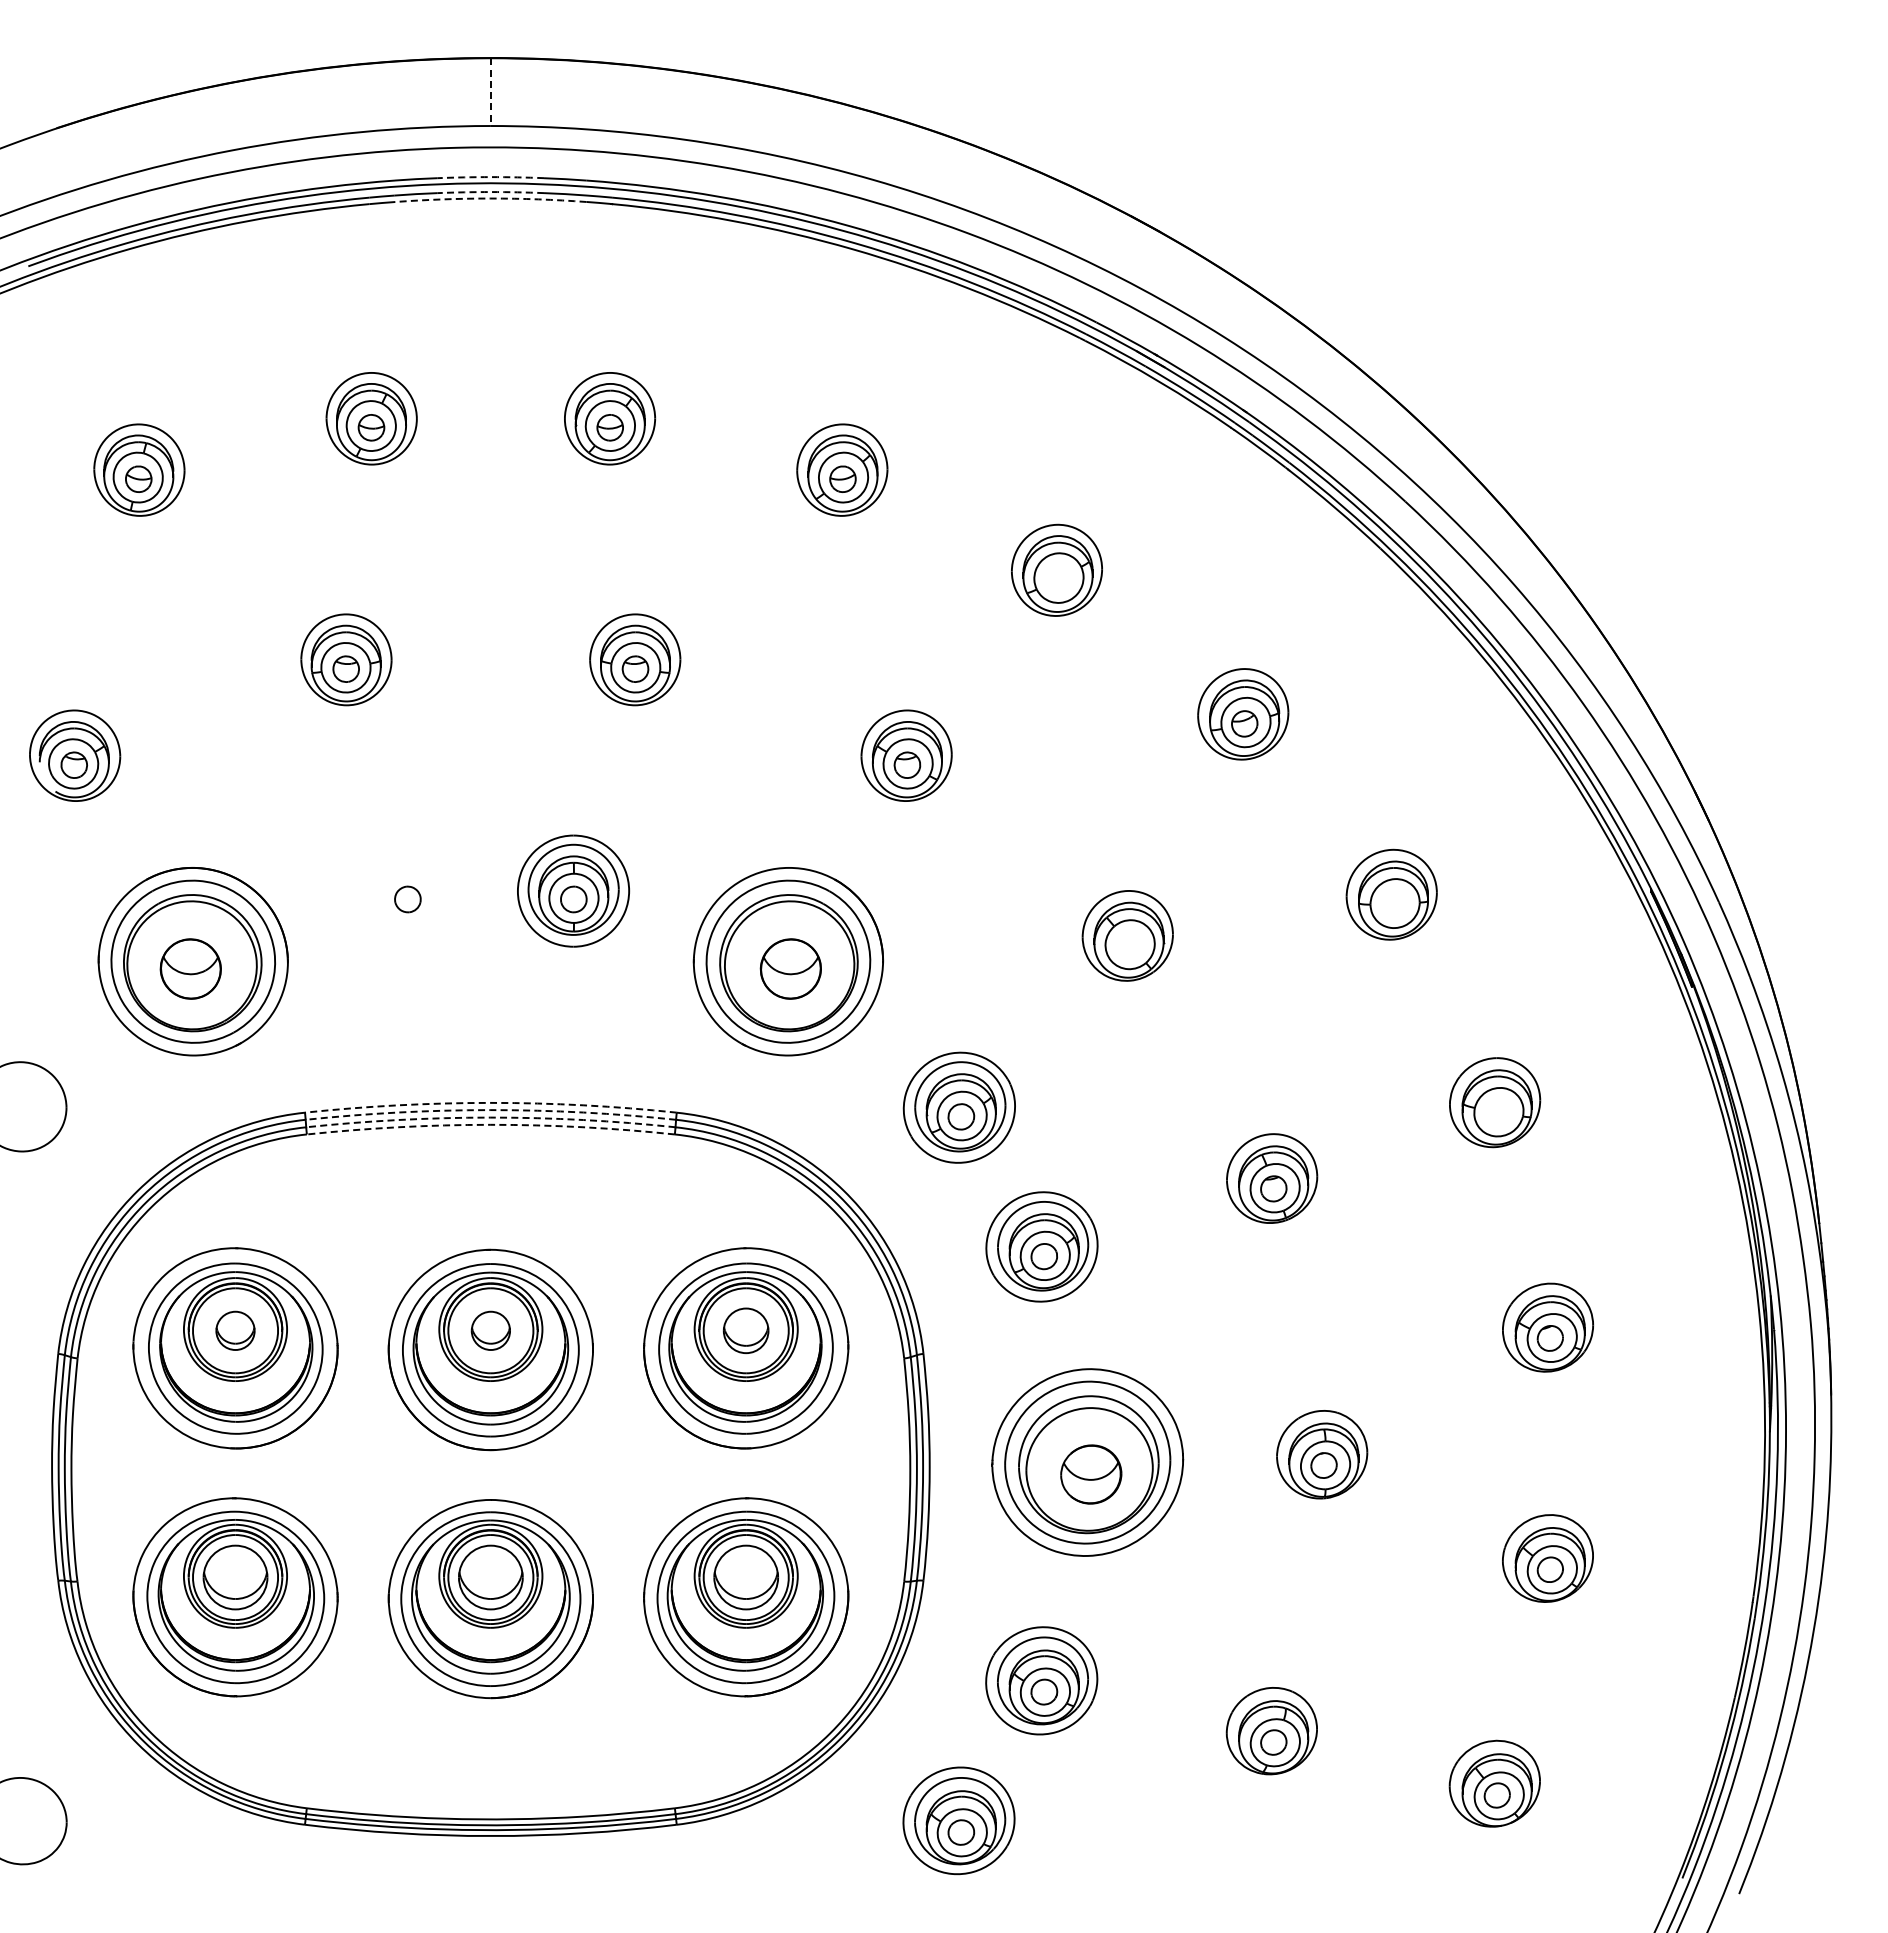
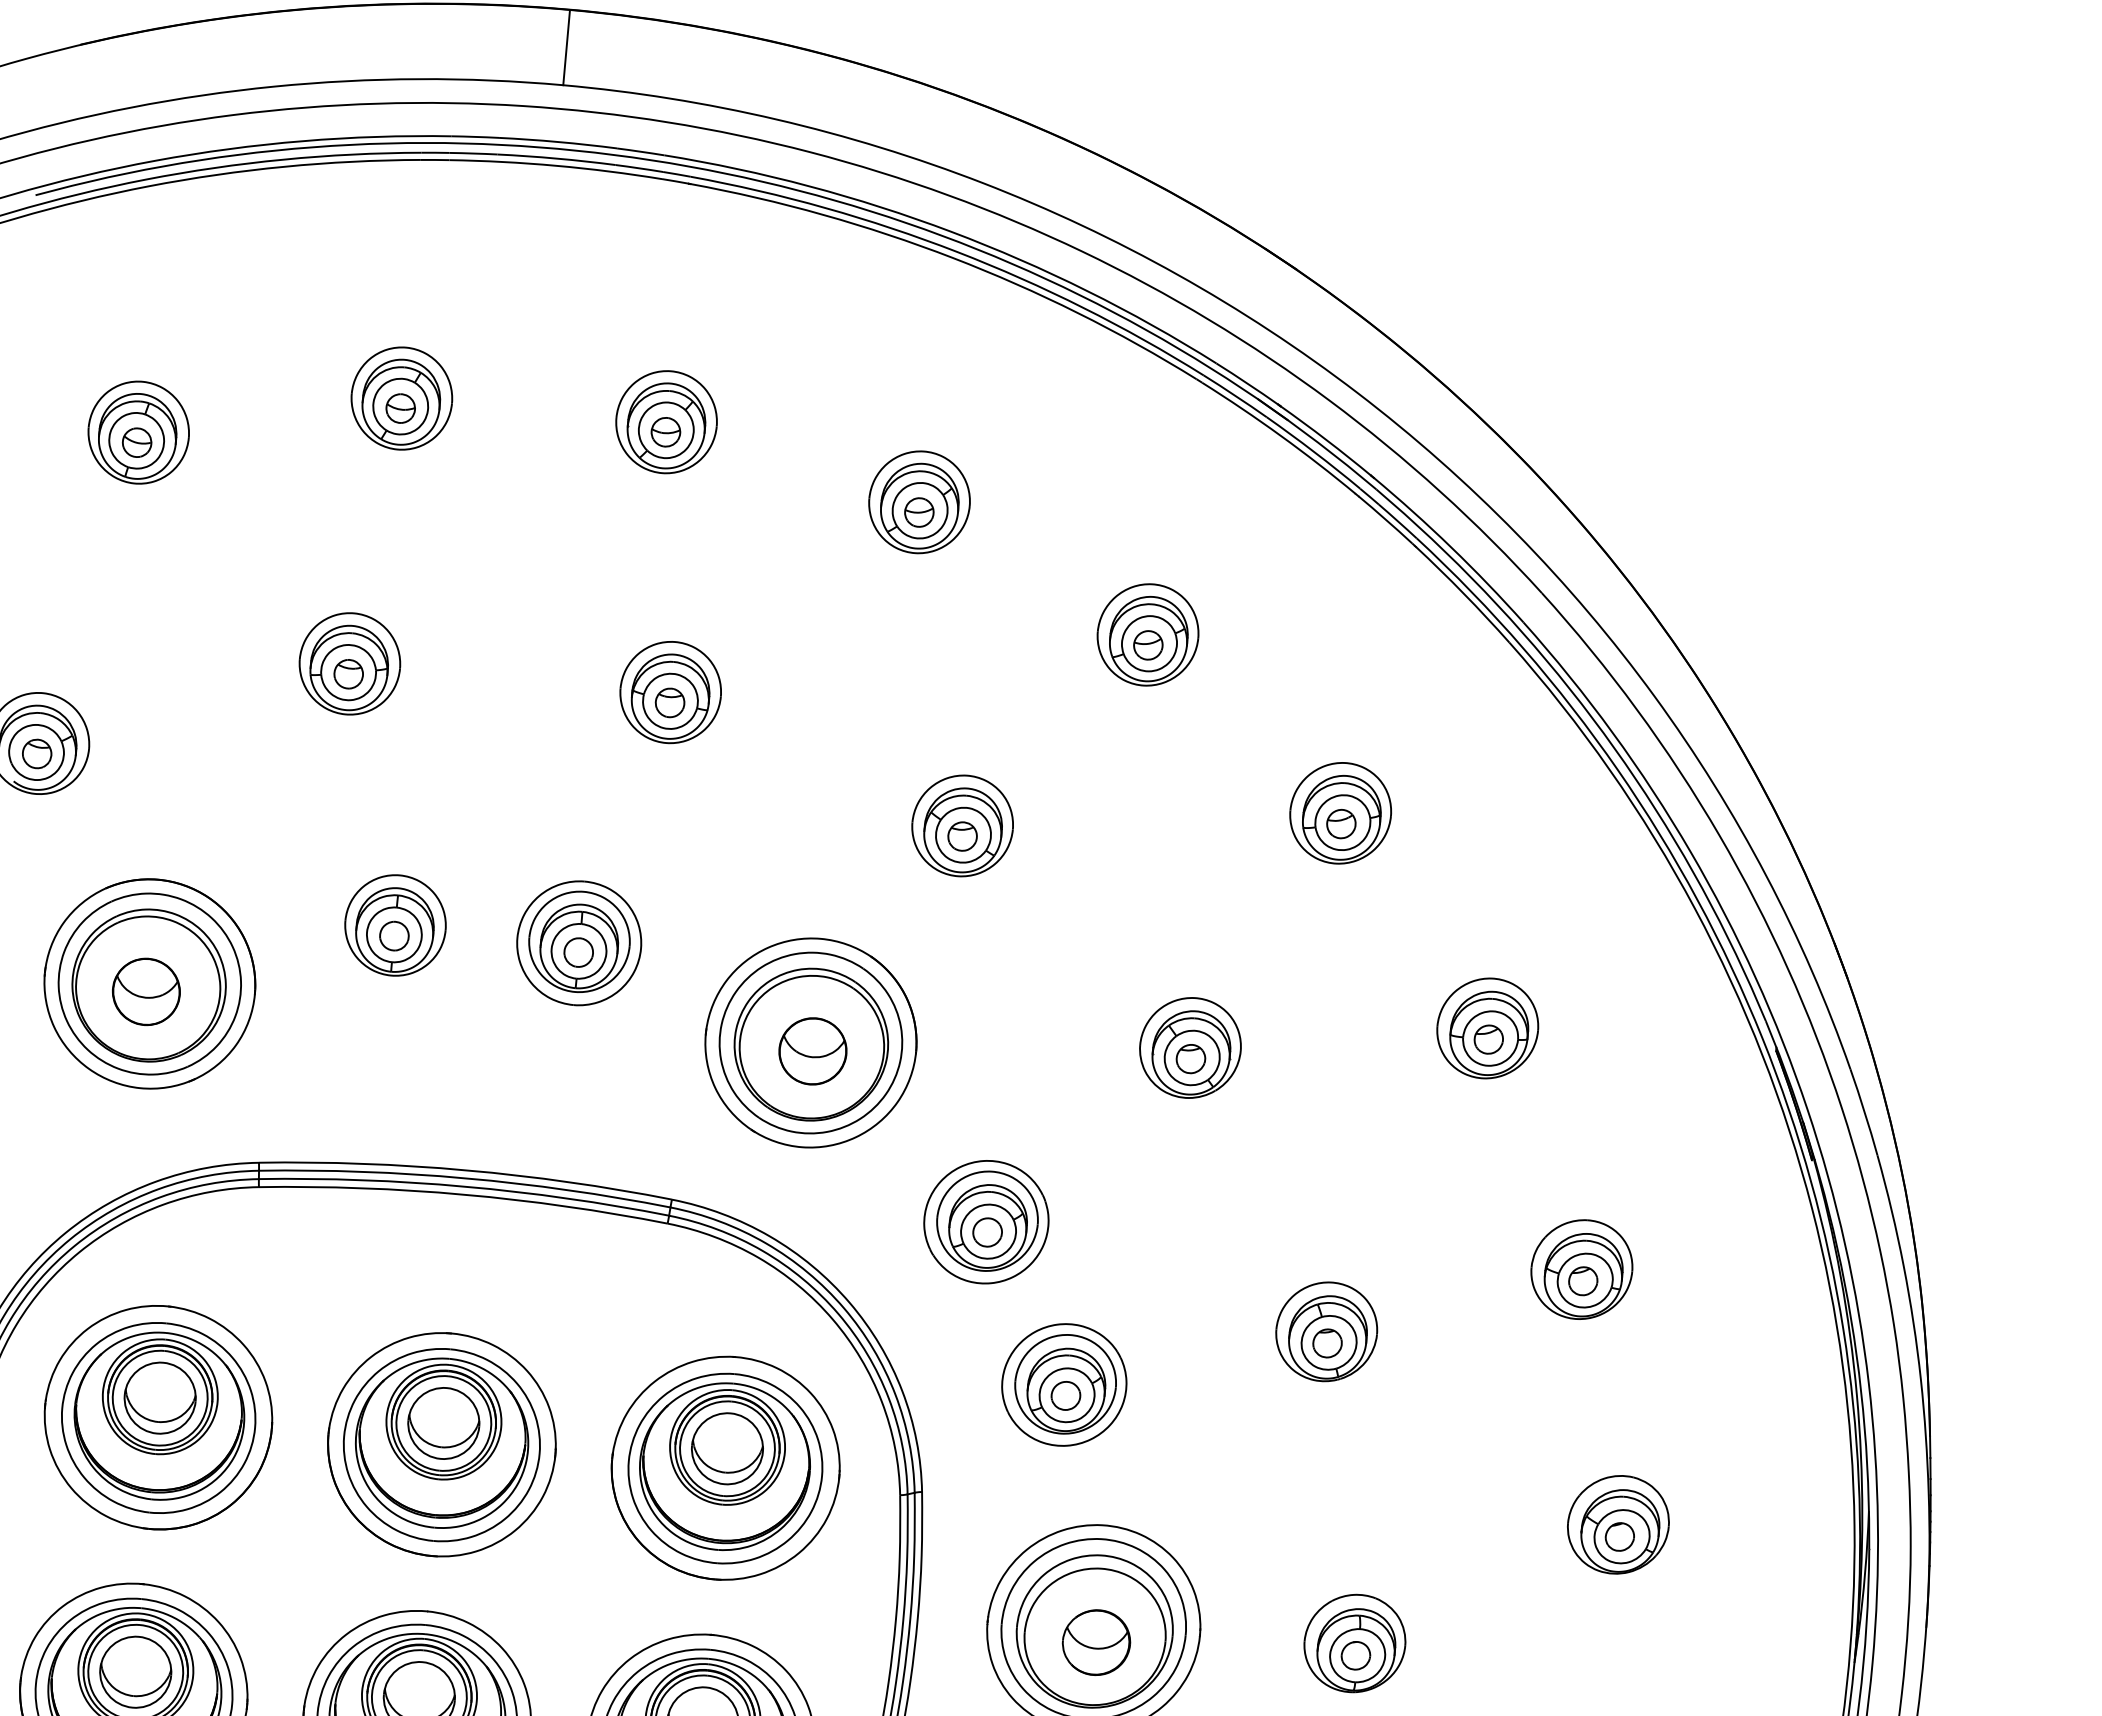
line: (490, 92) -> (566, 47), dashed -> solid
arc: (490, 177) -> (557, 142), dashed -> solid
arc: (490, 192) -> (556, 159), dashed -> solid
arc: (490, 198) -> (555, 165), dashed -> solid
part: (1057, 579) -> (1147, 645), added
part: (408, 889) -> (396, 925), added
part: (1393, 904) -> (1488, 1039), added
part: (1128, 945) -> (1190, 1058), added
arc: (490, 1102) -> (466, 1169), dashed -> solid
arc: (490, 1110) -> (465, 1178), dashed -> solid
part: (1496, 1112) -> (1582, 1280), added
arc: (490, 1117) -> (464, 1186), dashed -> solid
arc: (490, 1124) -> (463, 1194), dashed -> solid
part: (235, 1330) -> (160, 1397), size x1.67
part: (490, 1330) -> (443, 1423), size x1.67
part: (745, 1330) -> (726, 1448), size x1.43

